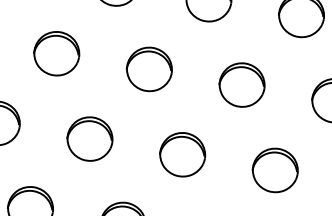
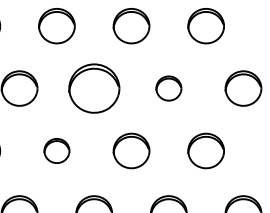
part: (148, 69) -> (93, 88), size x1.4
part: (241, 84) -> (168, 88), size x0.7
part: (89, 138) -> (56, 150), size x0.7

